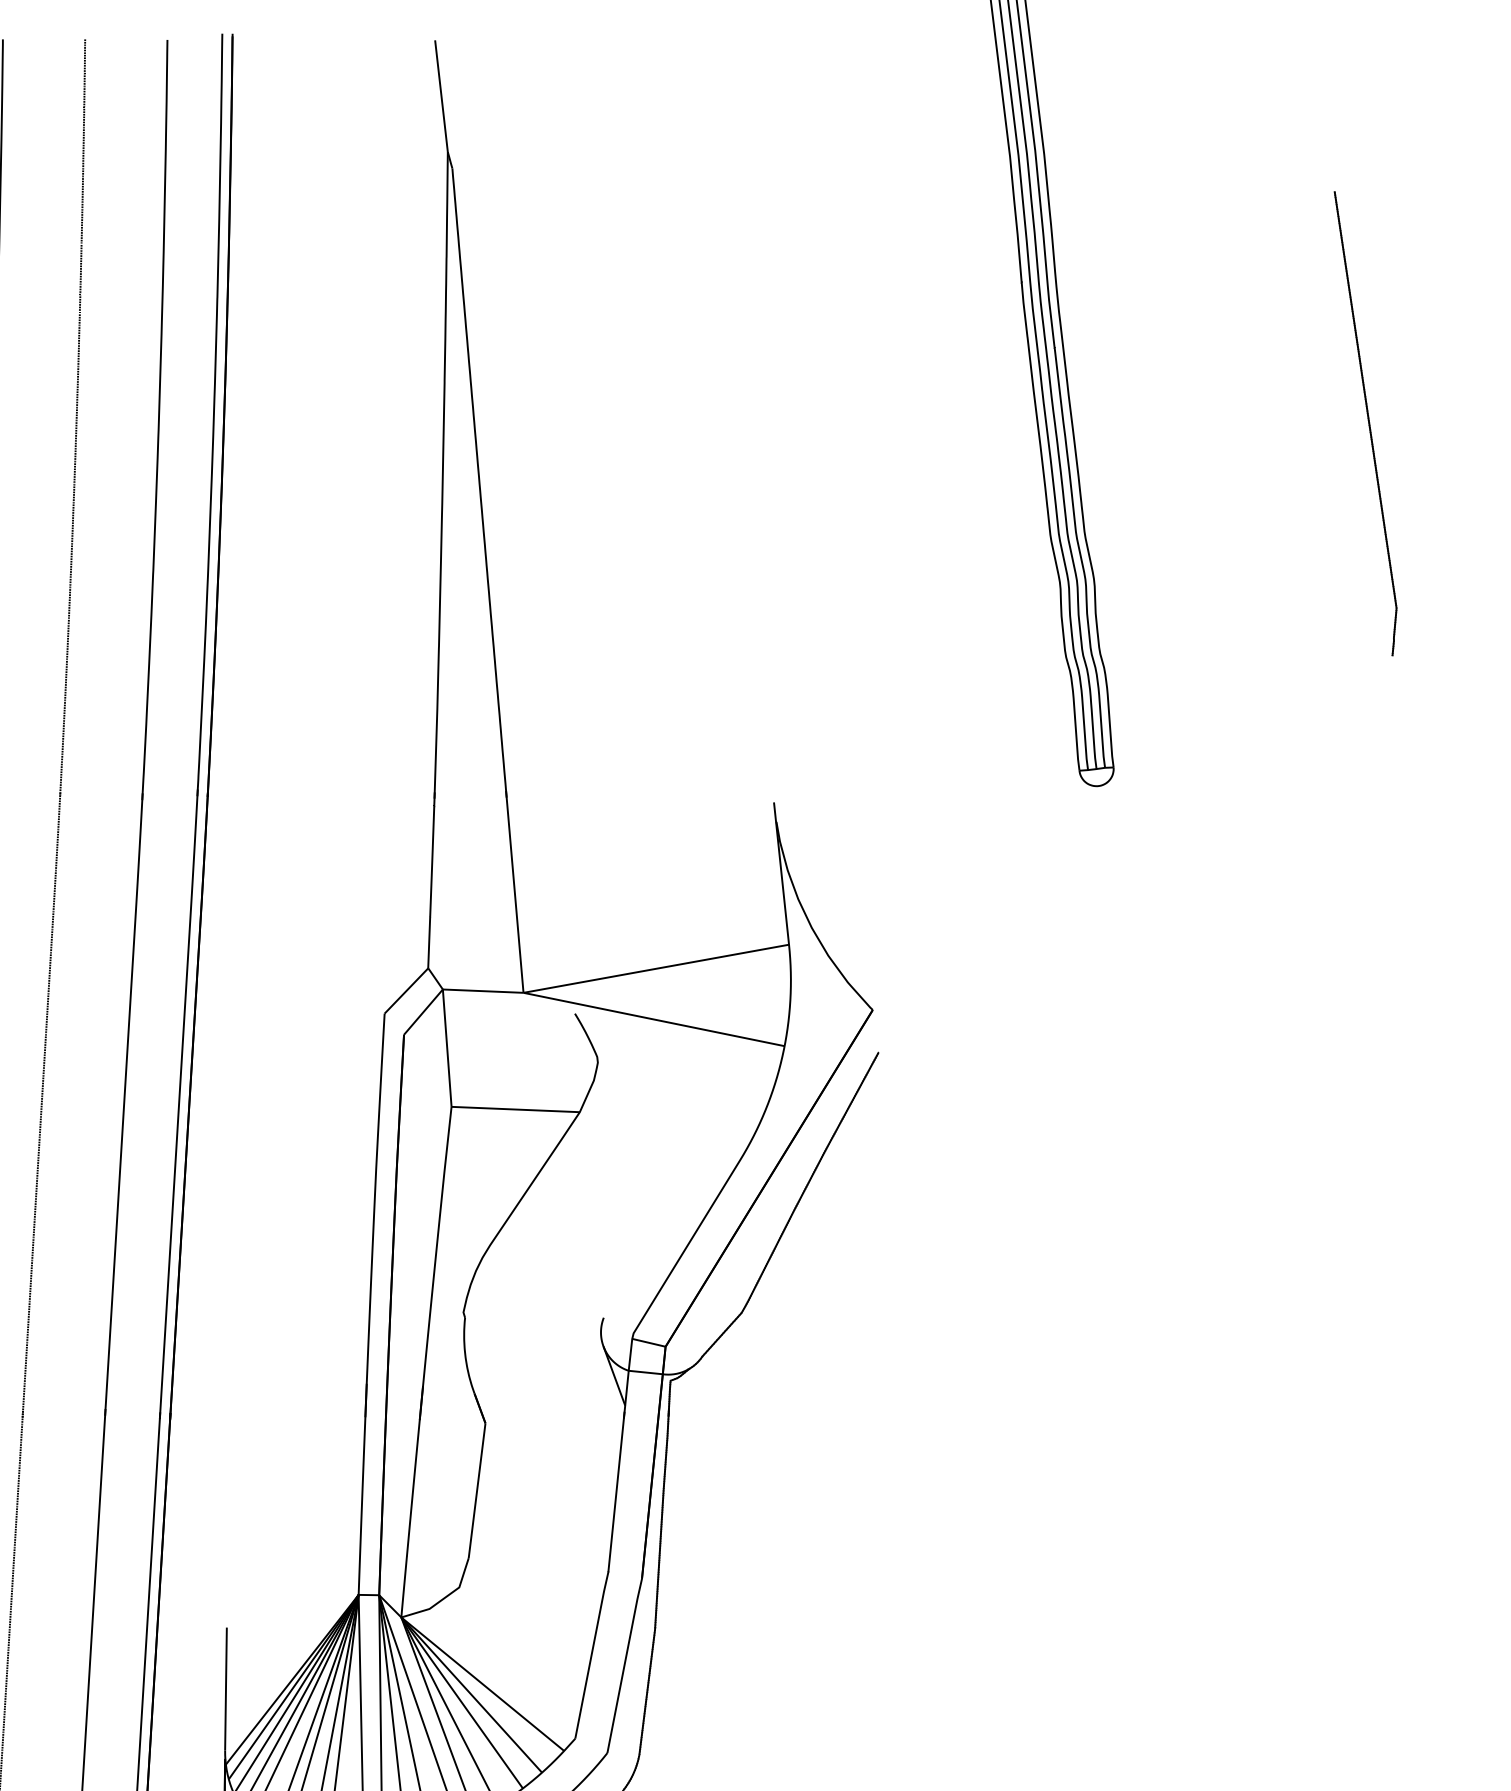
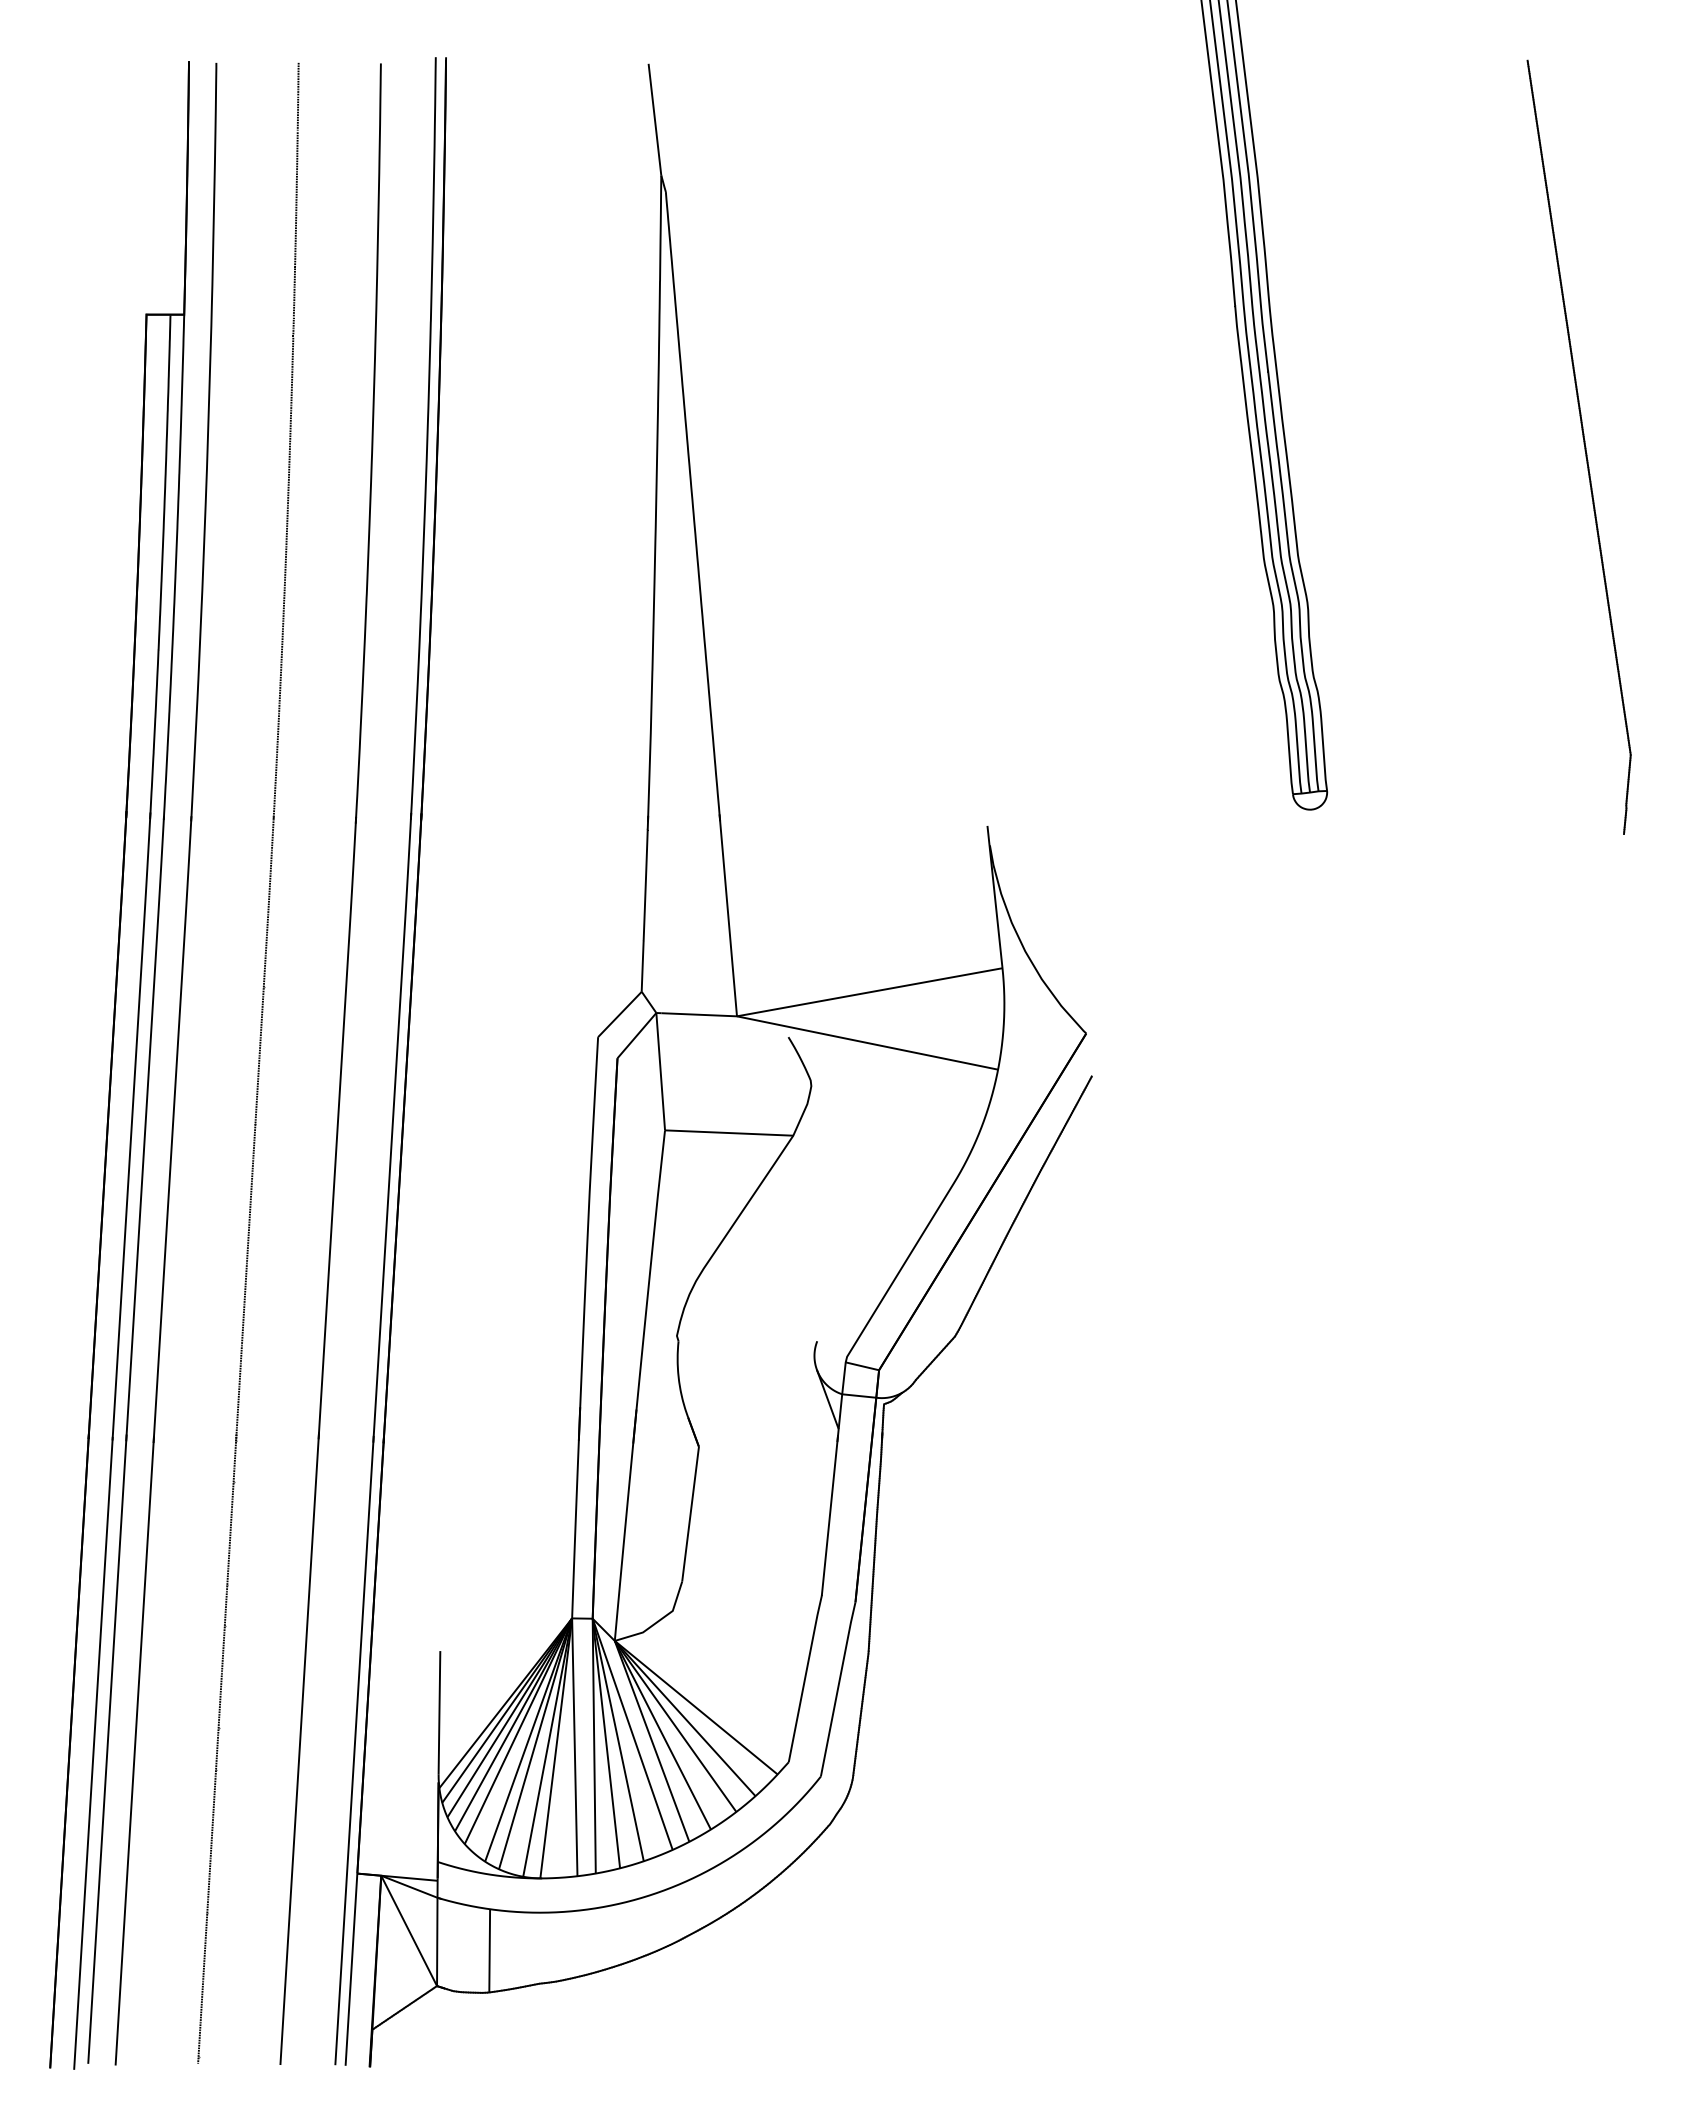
part: (1365, 423) -> (1578, 446), size x1.67

